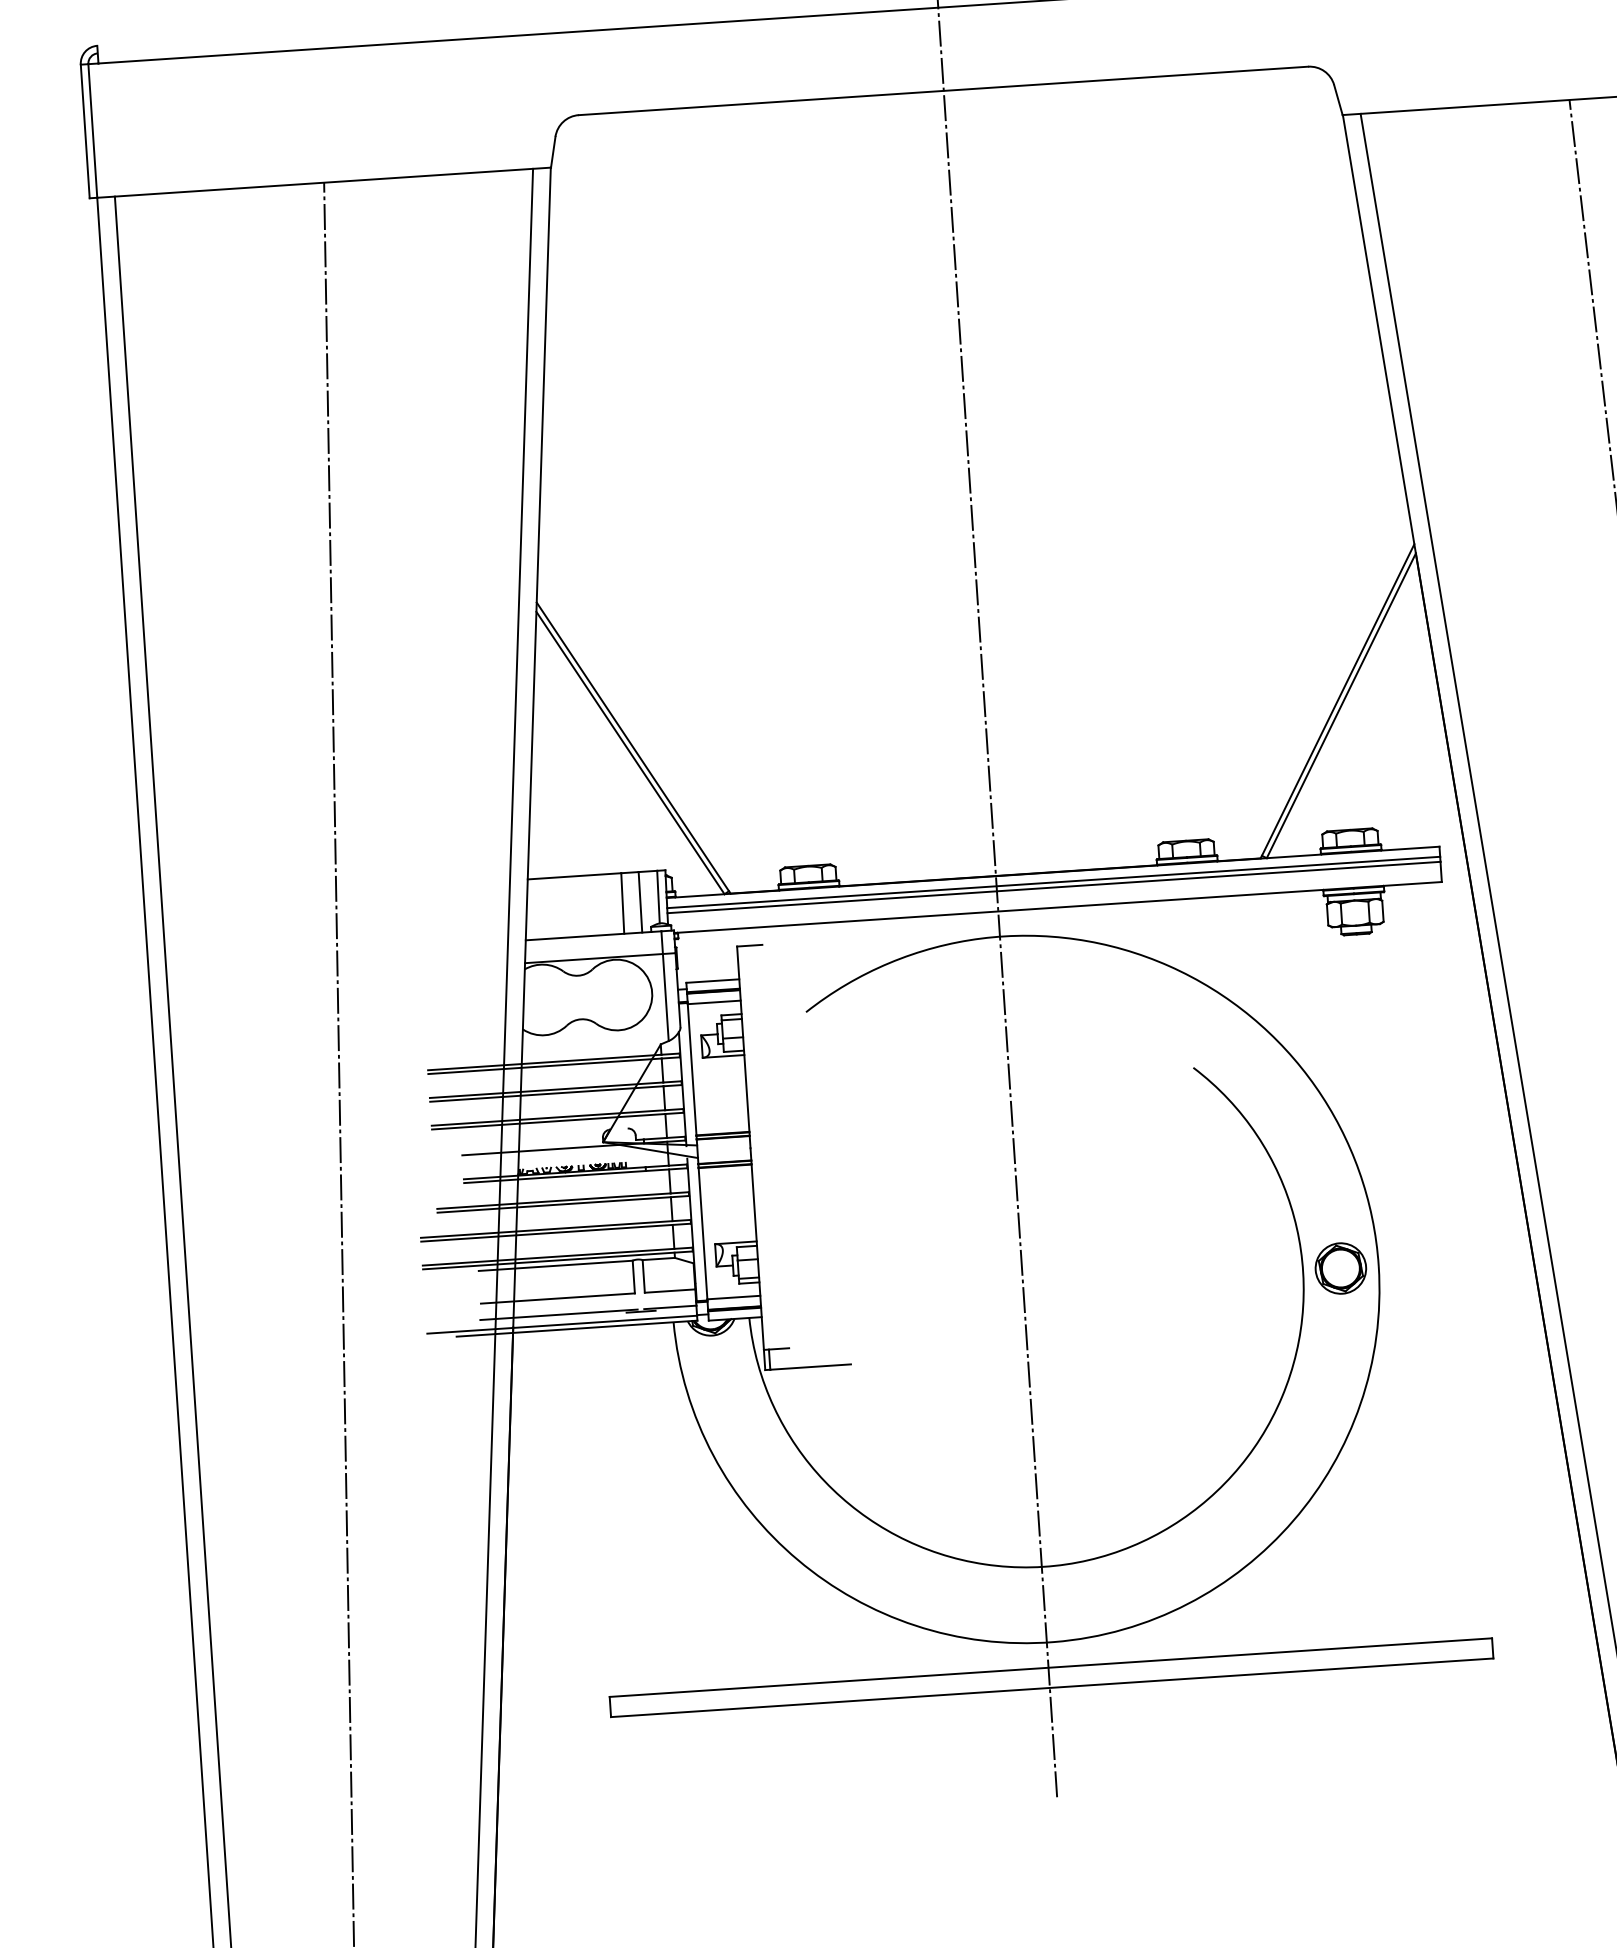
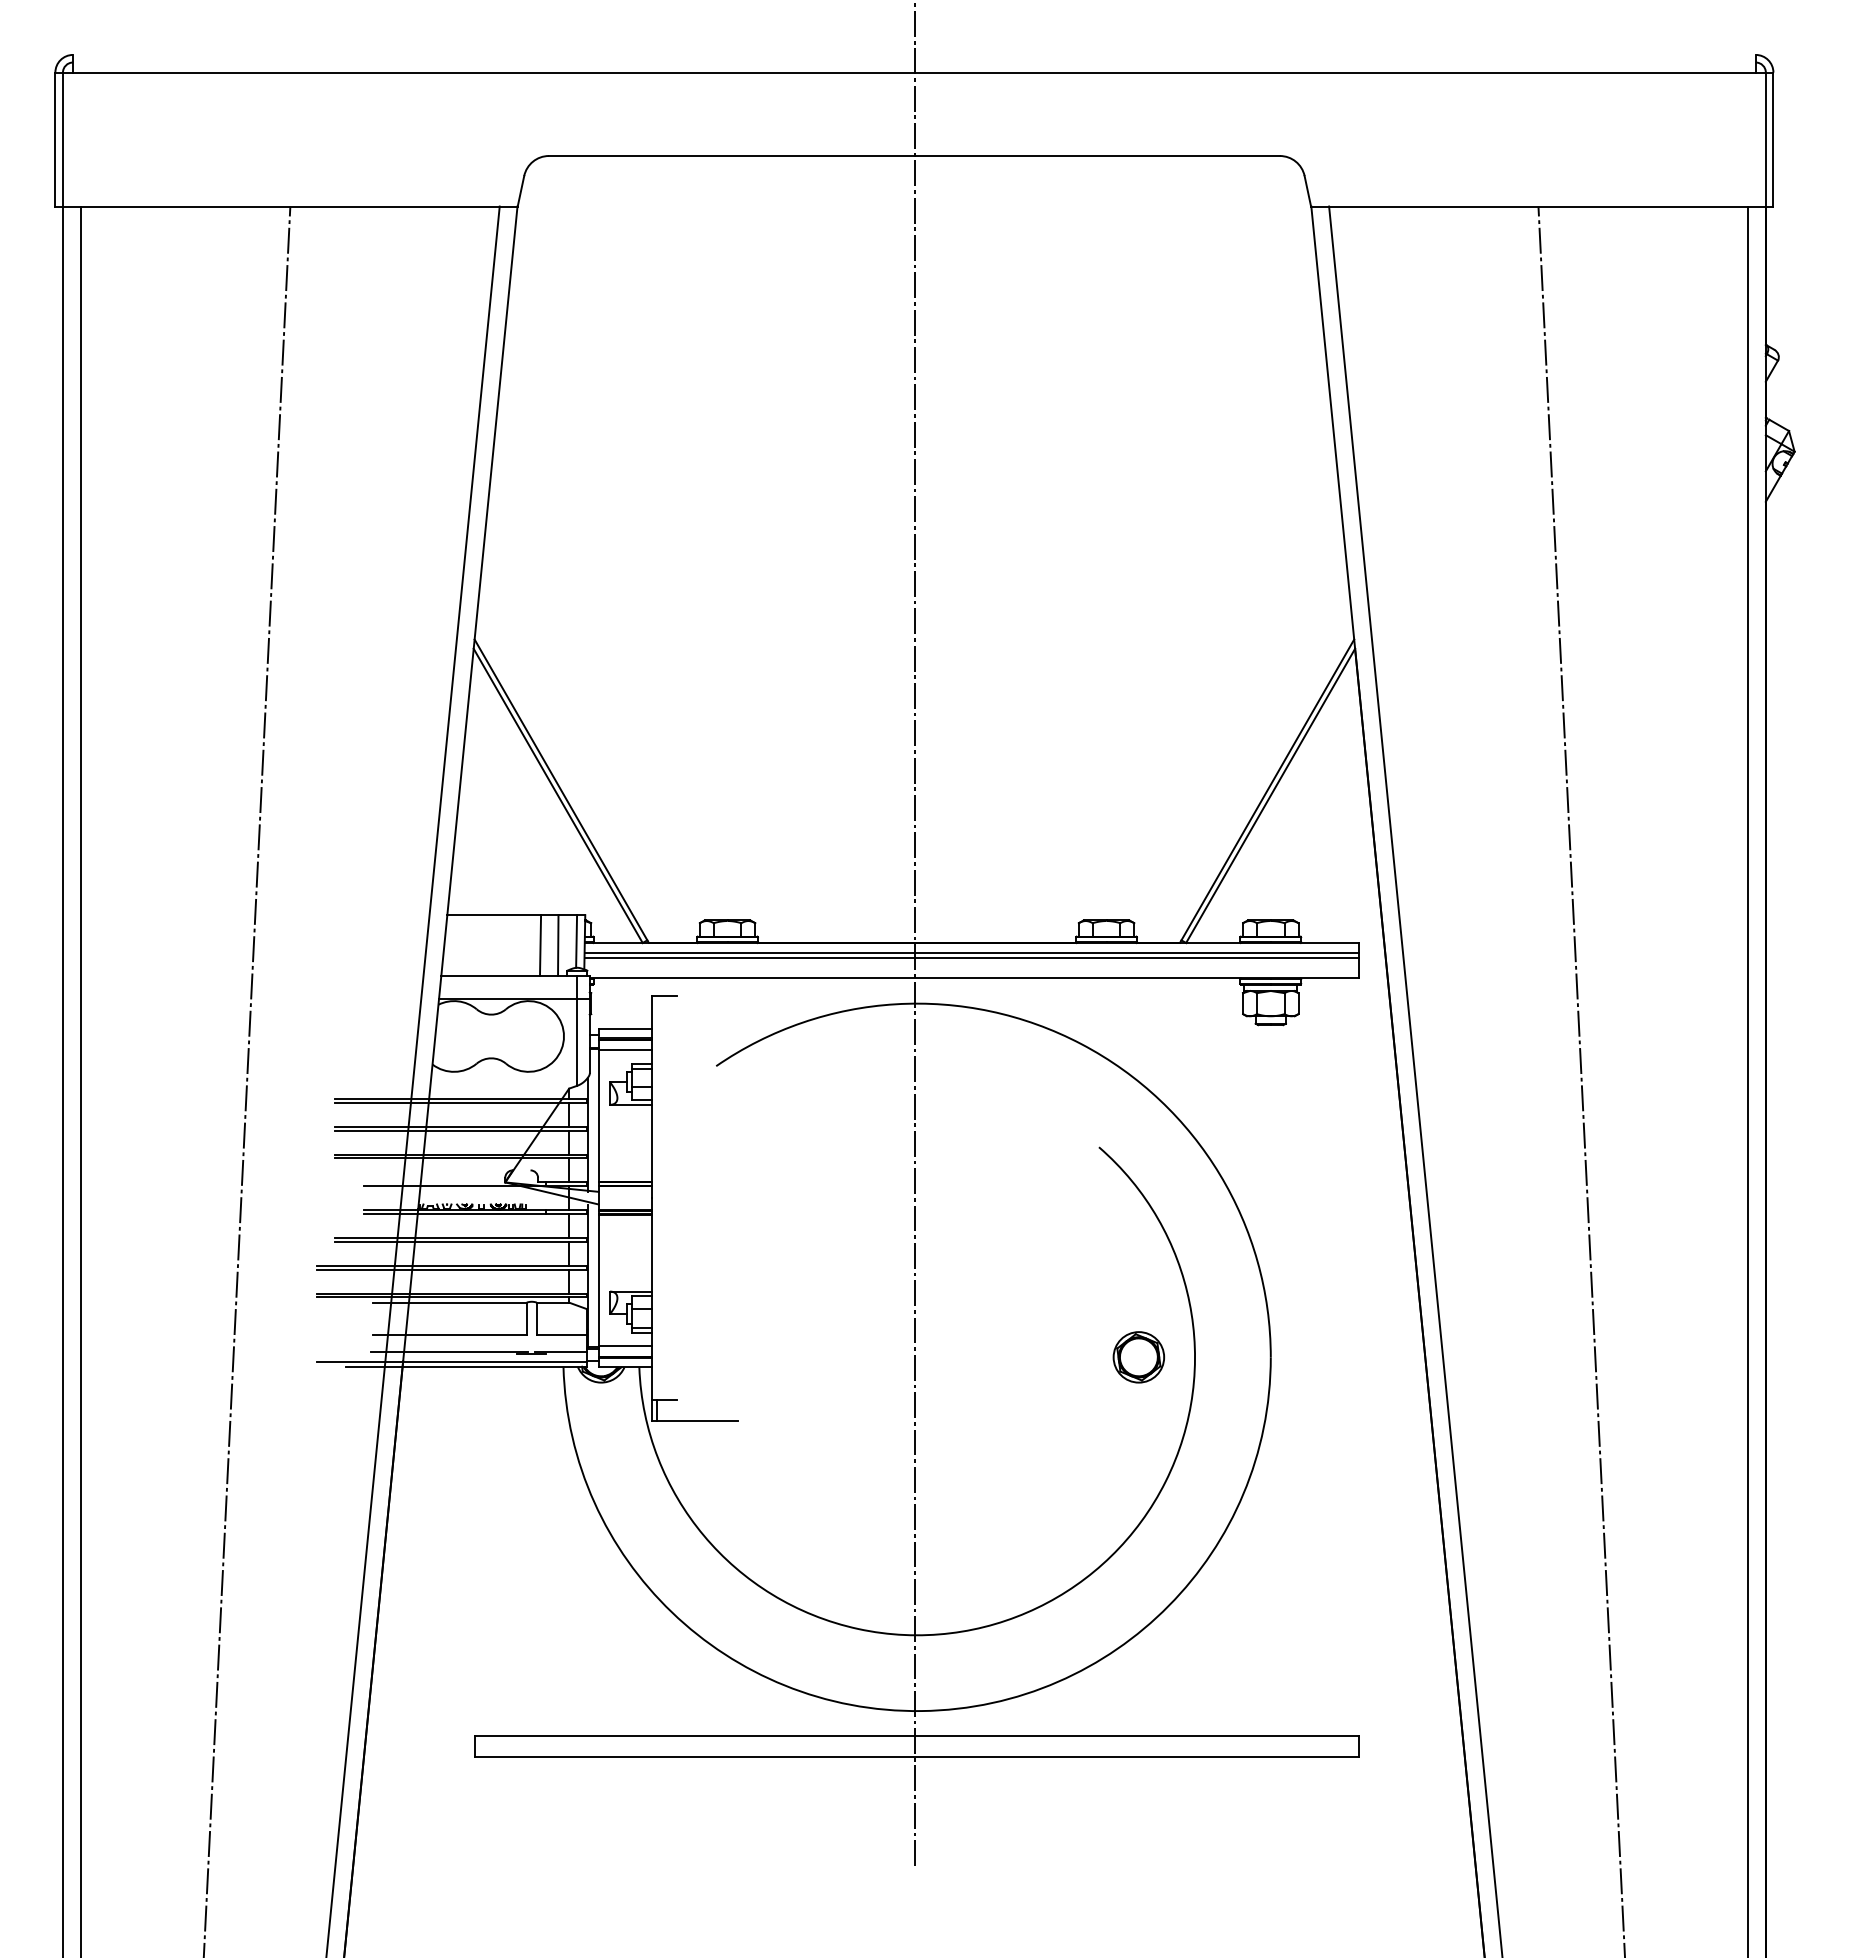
part: (1340, 1268) -> (1138, 1357), moved

